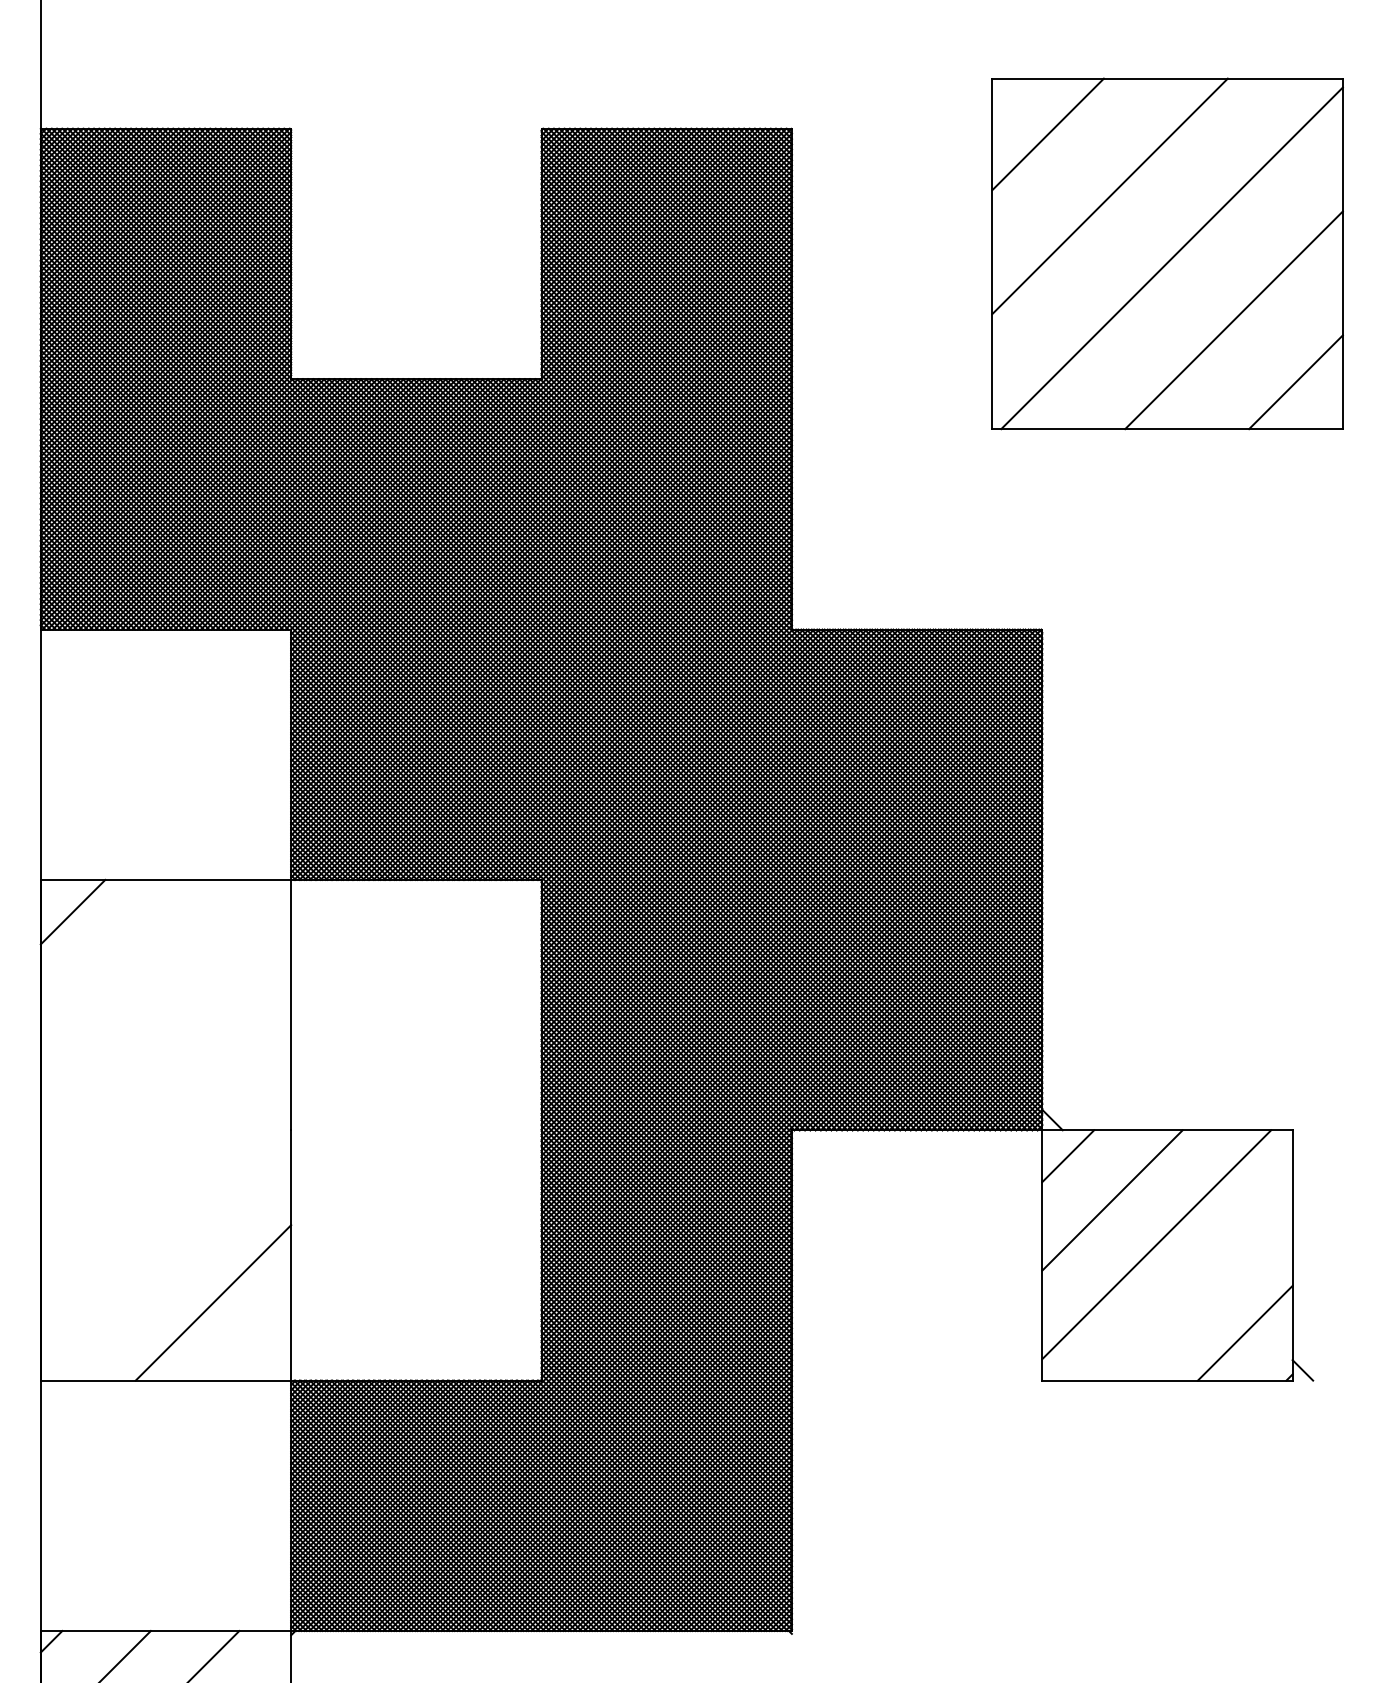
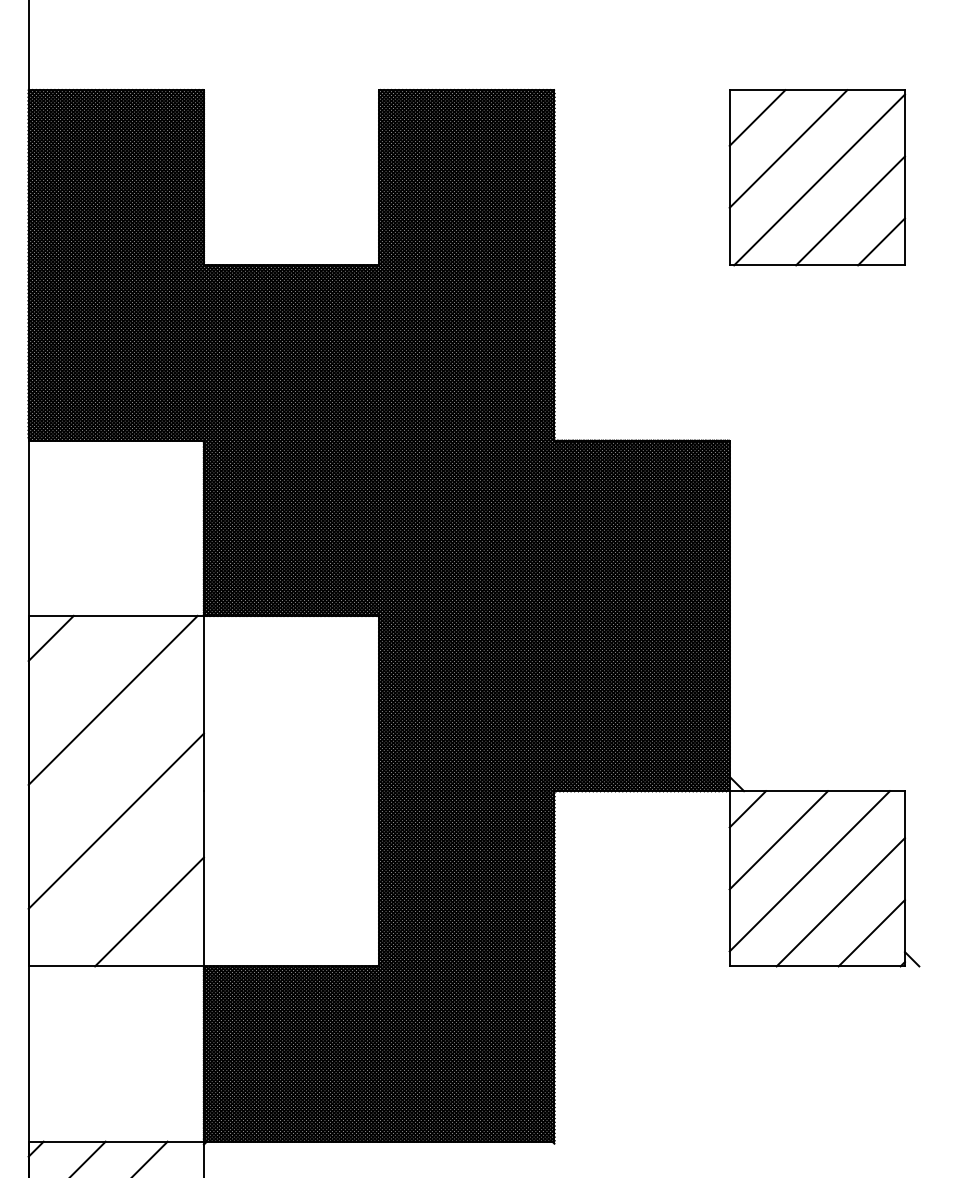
part: (1166, 253) -> (816, 177), size x0.71
line: (160, 999) -> (112, 699), added
line: (164, 1172) -> (115, 820), added
line: (1200, 1289) -> (840, 902), added

